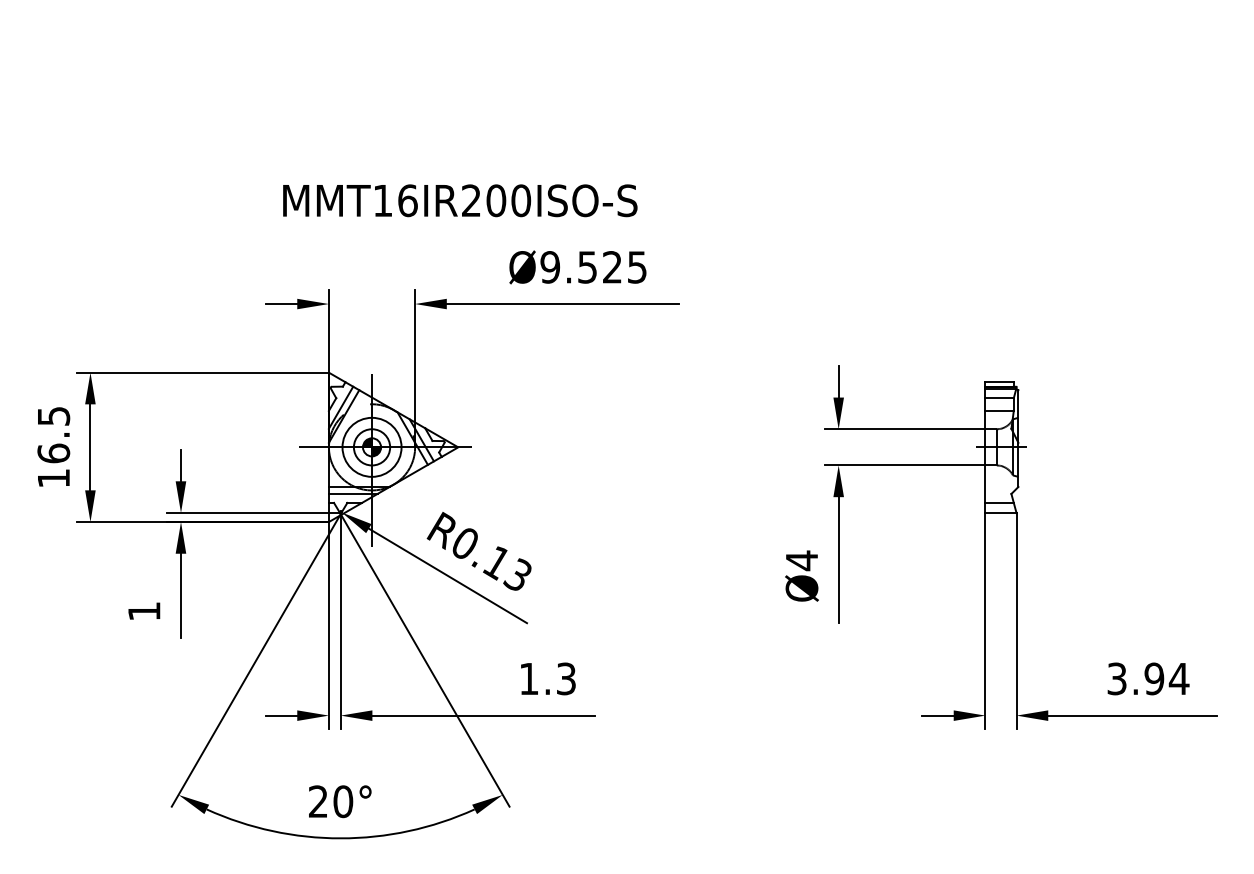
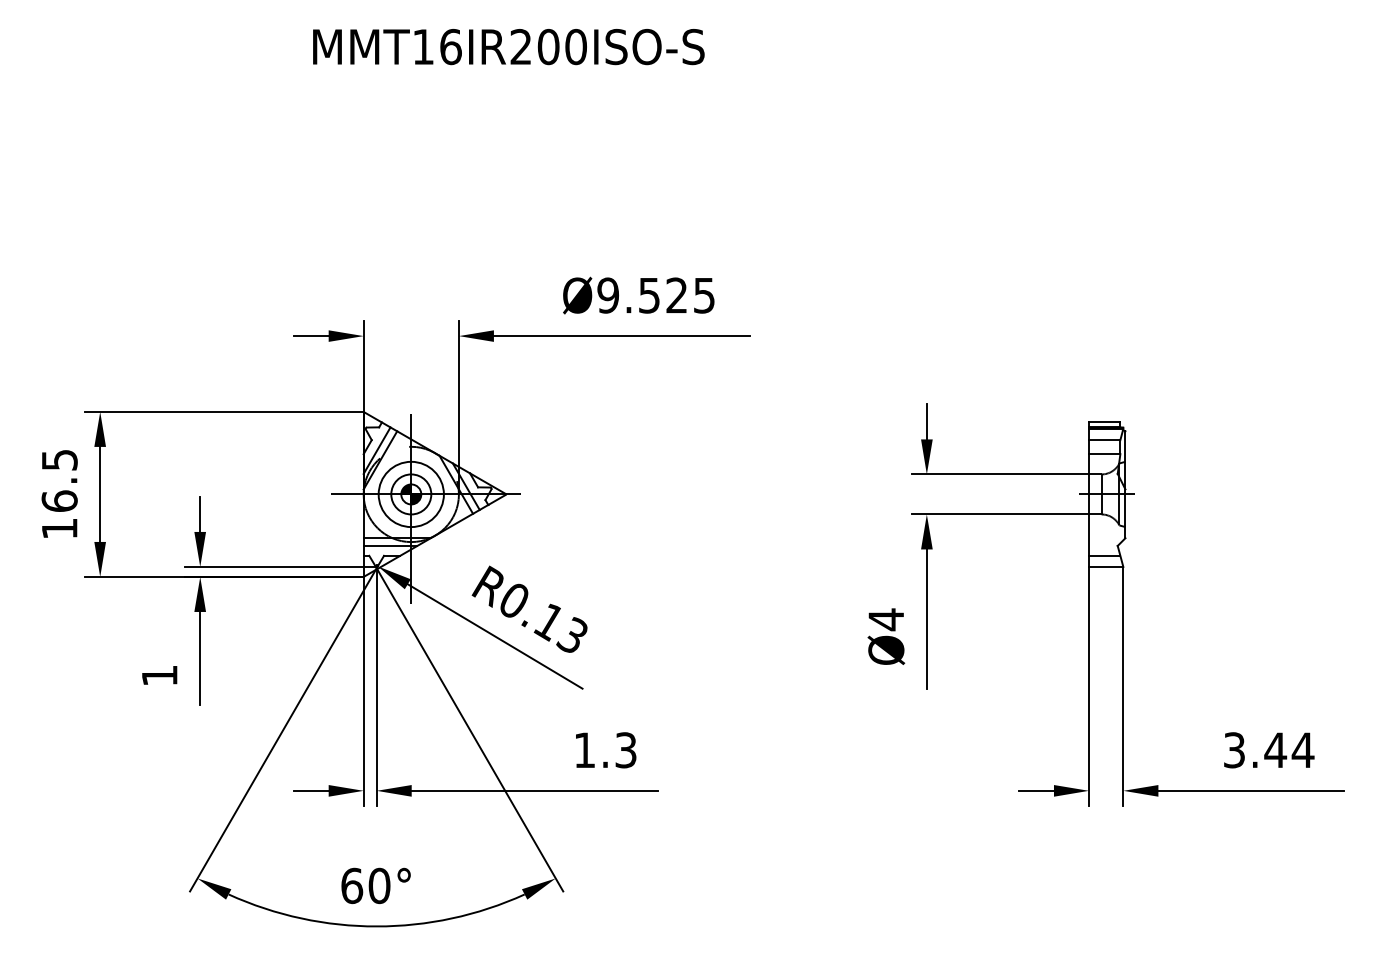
text: (460, 201) -> (508, 47), moved
text: (1154, 679) -> (1275, 750), 3.94 -> 3.44
text: (318, 801) -> (352, 885), 20° -> 60°

